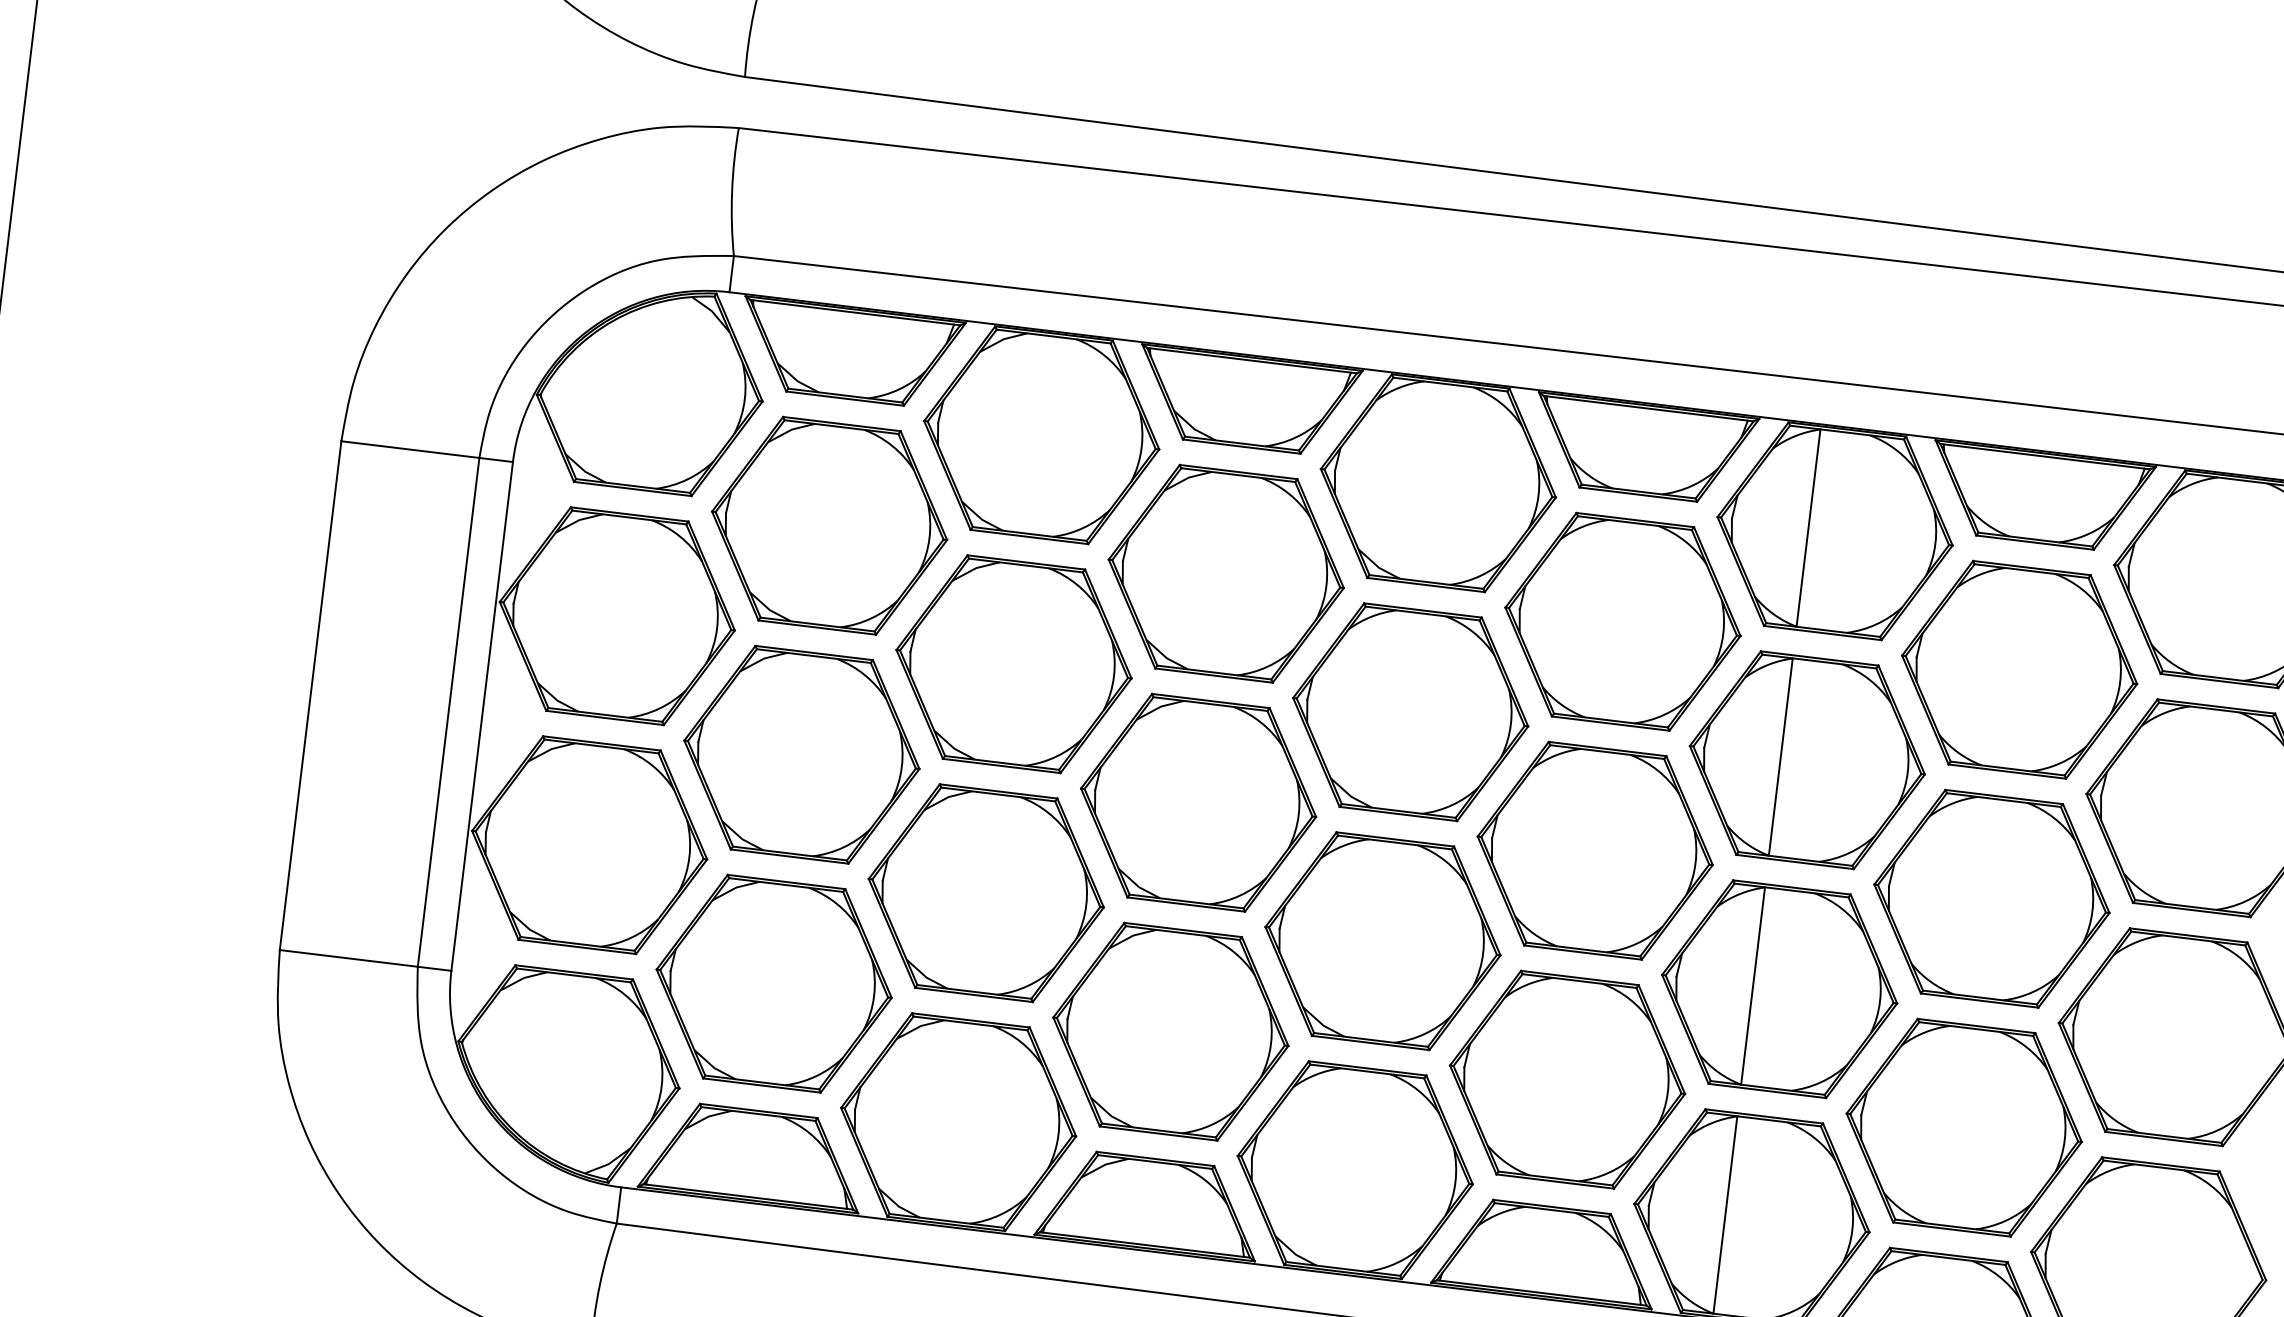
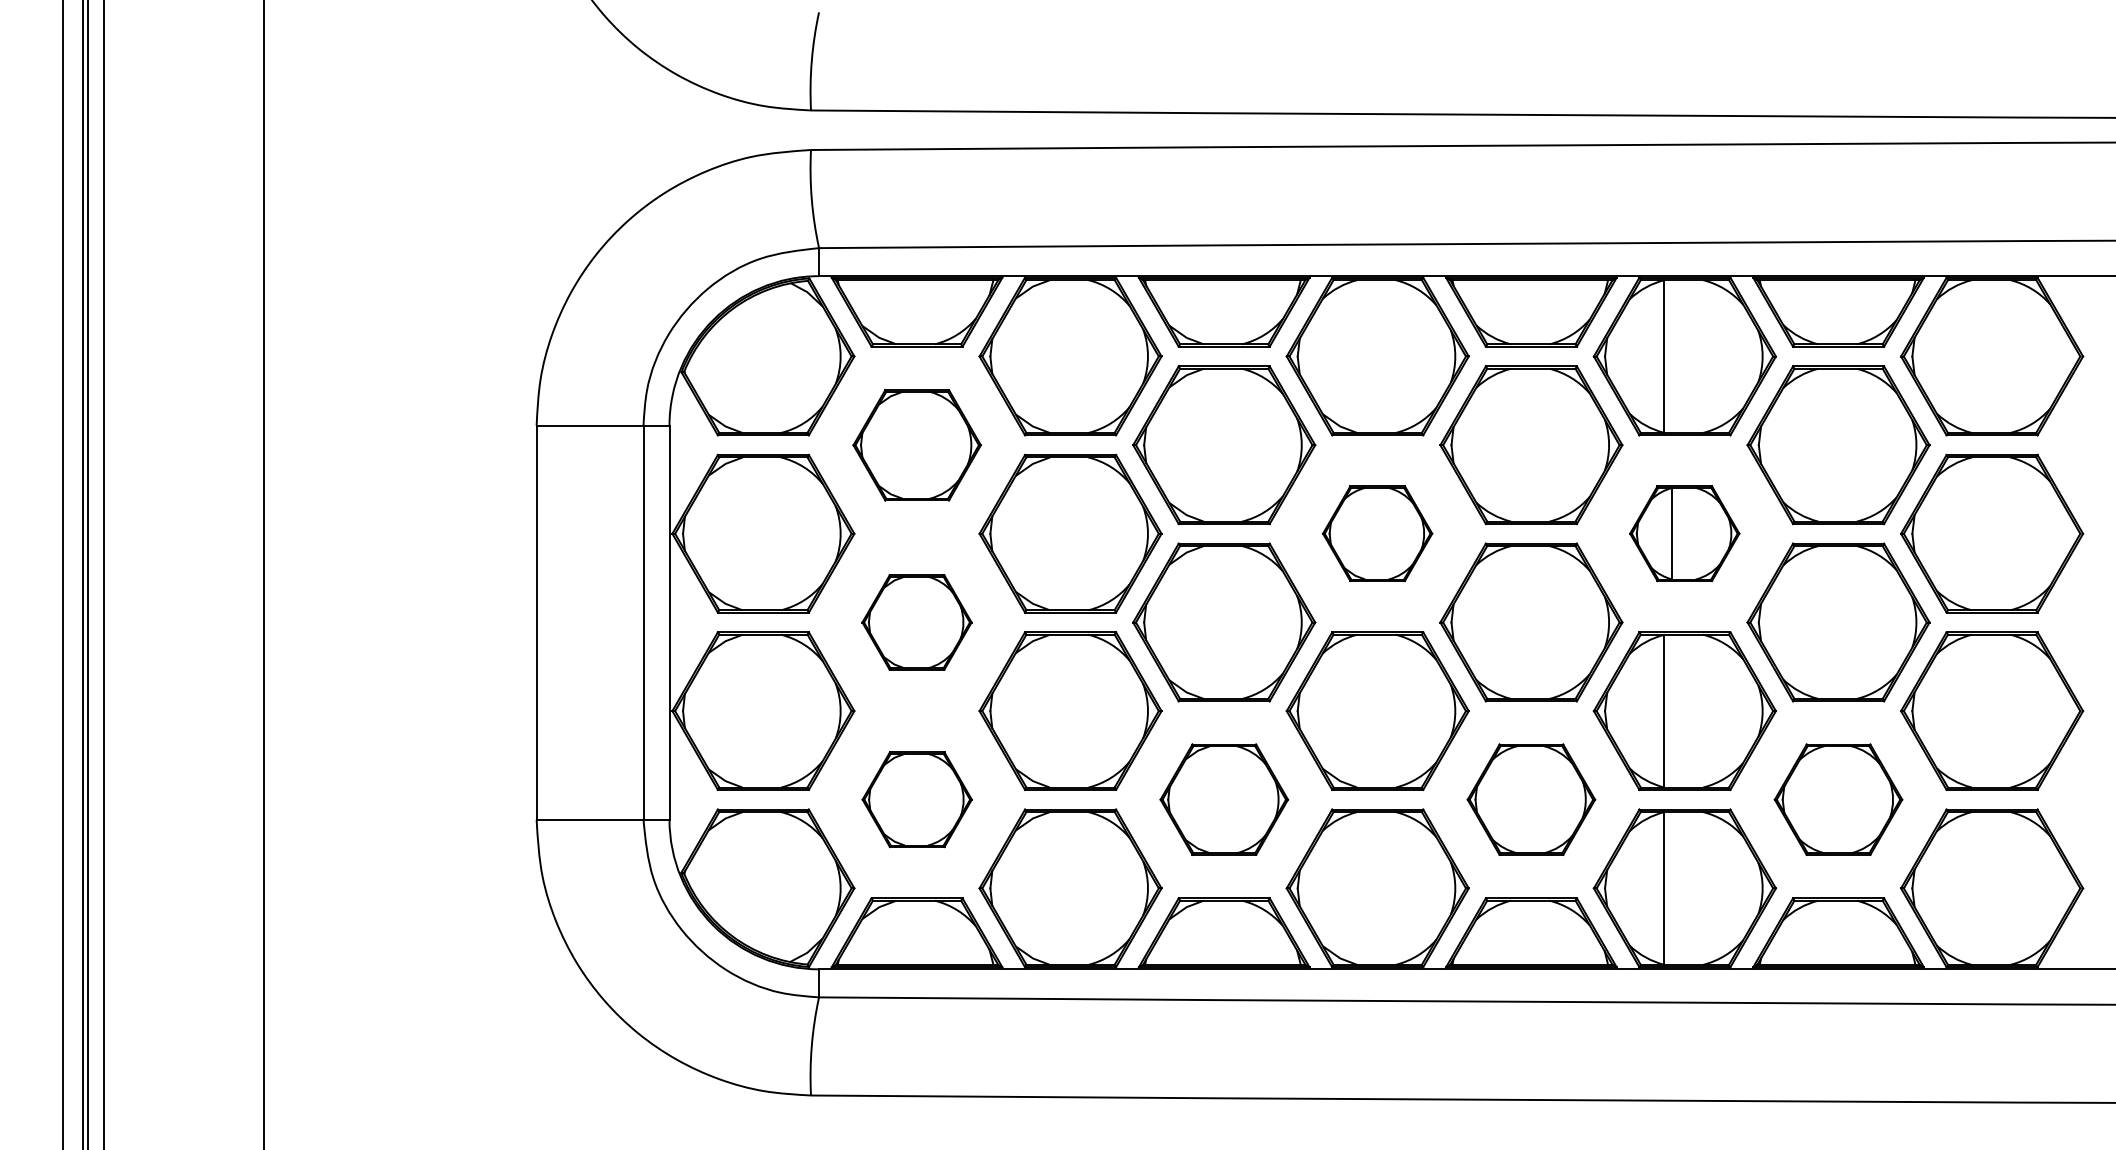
part: (830, 526) -> (917, 445), size x0.7
part: (1410, 711) -> (1377, 533), size x0.6
part: (801, 754) -> (916, 622), size x0.6
part: (1806, 759) -> (1684, 533), size x0.6
part: (774, 983) -> (917, 799), size x0.6
part: (1171, 1031) -> (1224, 799), size x0.7
part: (1567, 1079) -> (1531, 799), size x0.7
part: (1964, 1127) -> (1838, 799), size x0.7

